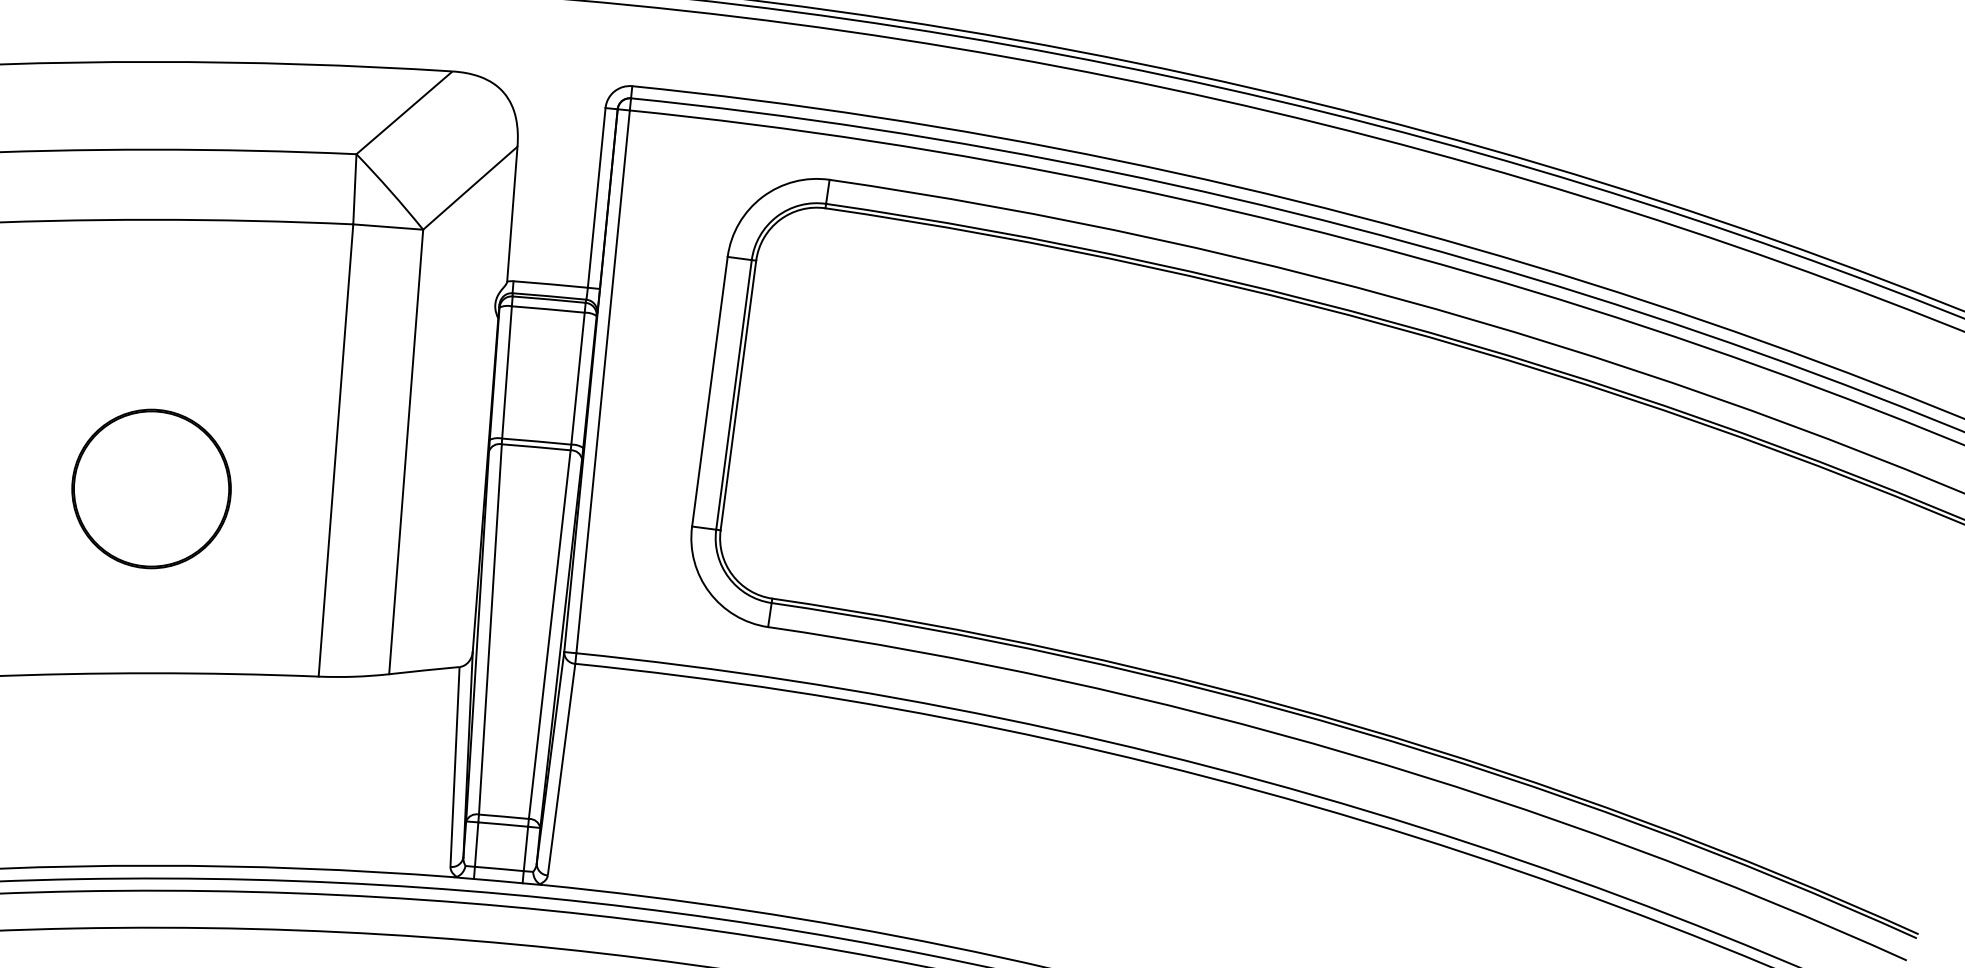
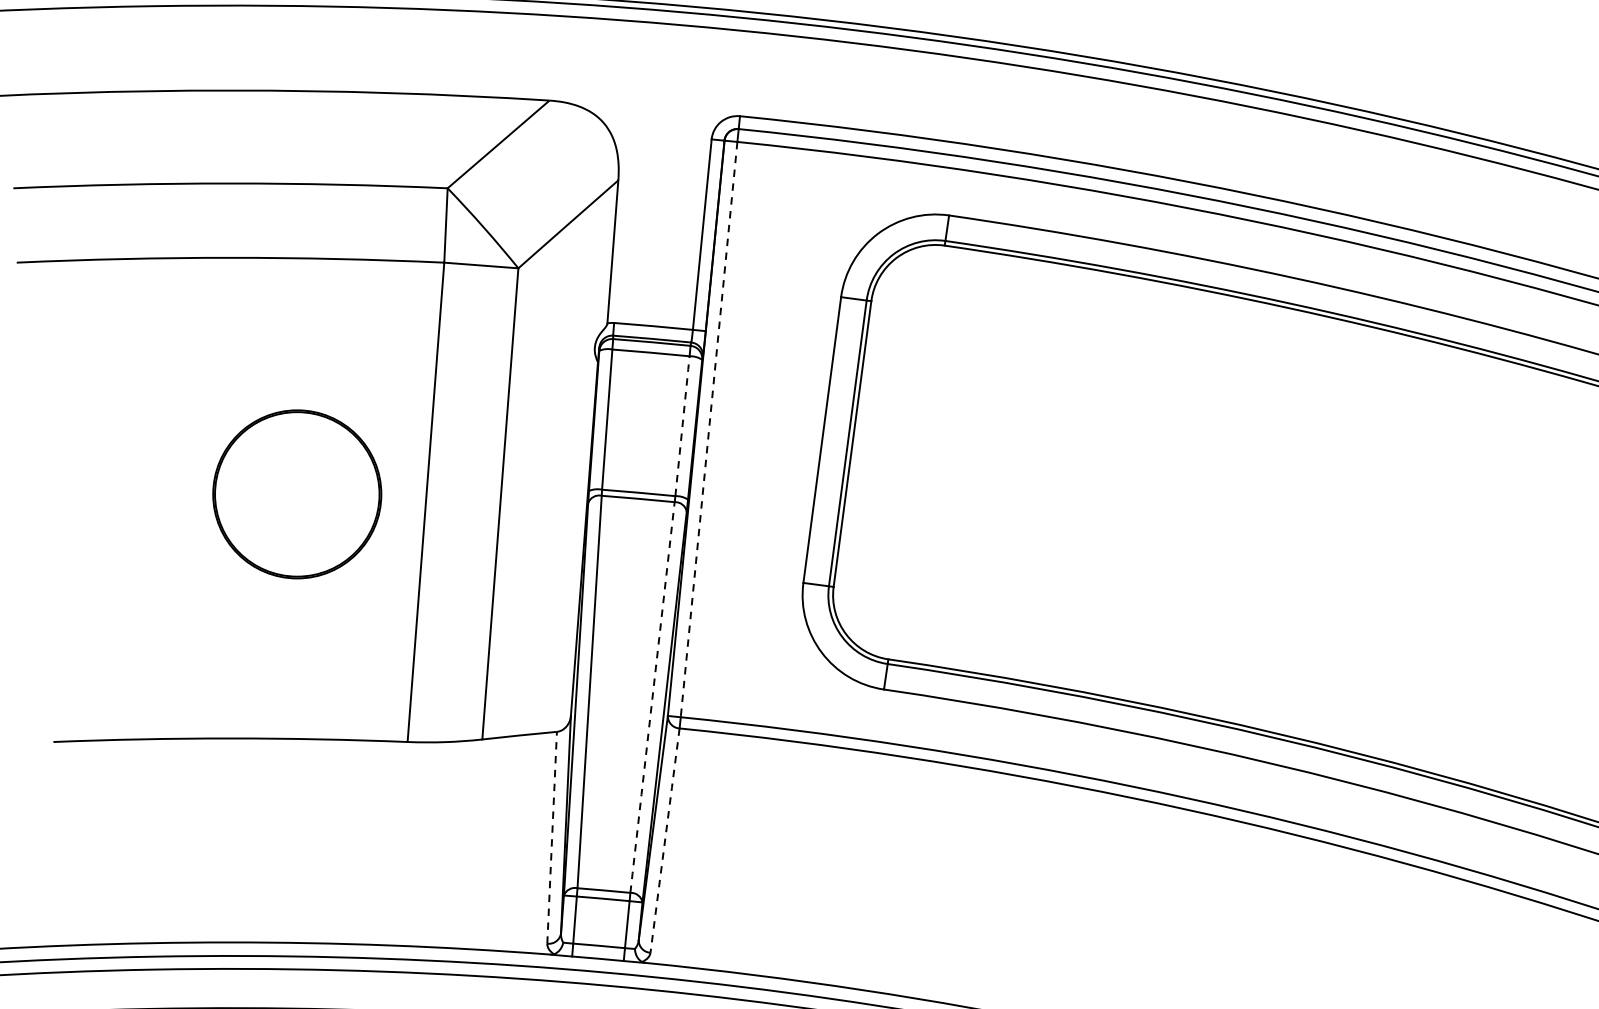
line: (578, 378) -> (682, 426), solid -> dashed
line: (603, 381) -> (709, 429), solid -> dashed
part: (151, 488) -> (297, 493), moved
line: (549, 635) -> (652, 698), solid -> dashed
line: (455, 767) -> (552, 838), solid -> dashed
line: (561, 768) -> (664, 839), solid -> dashed

